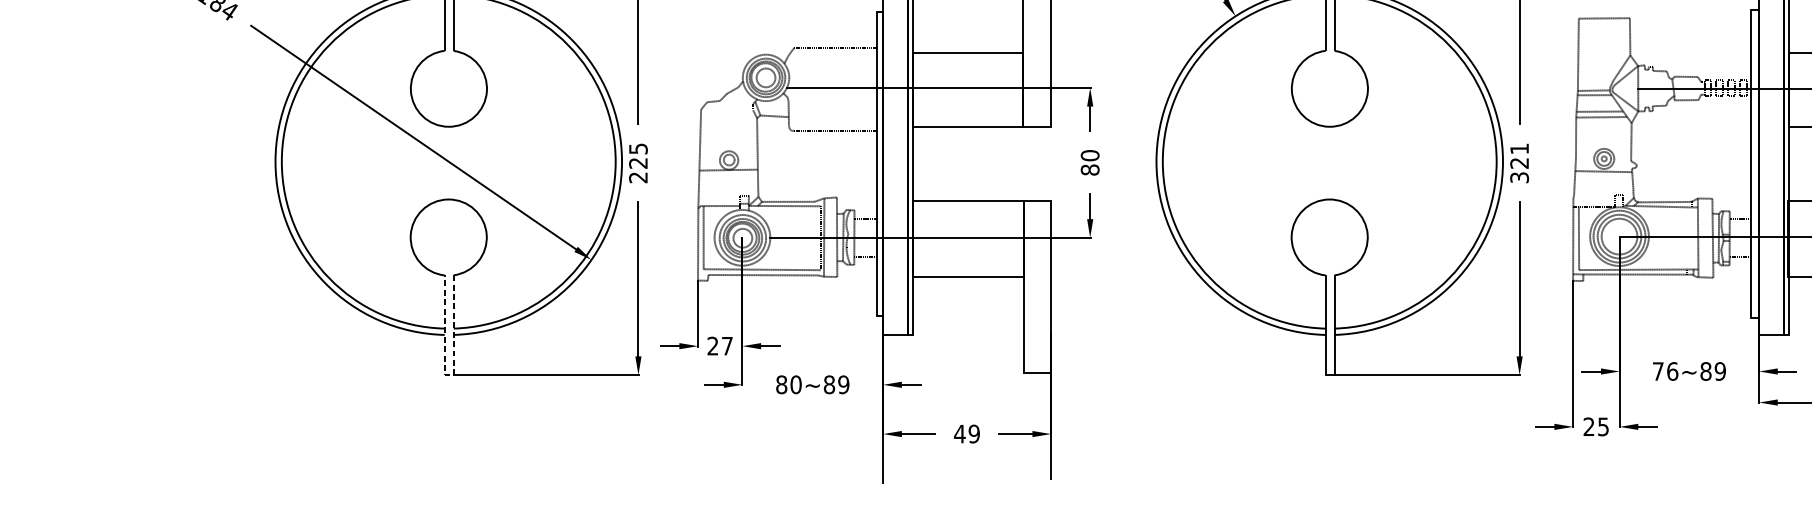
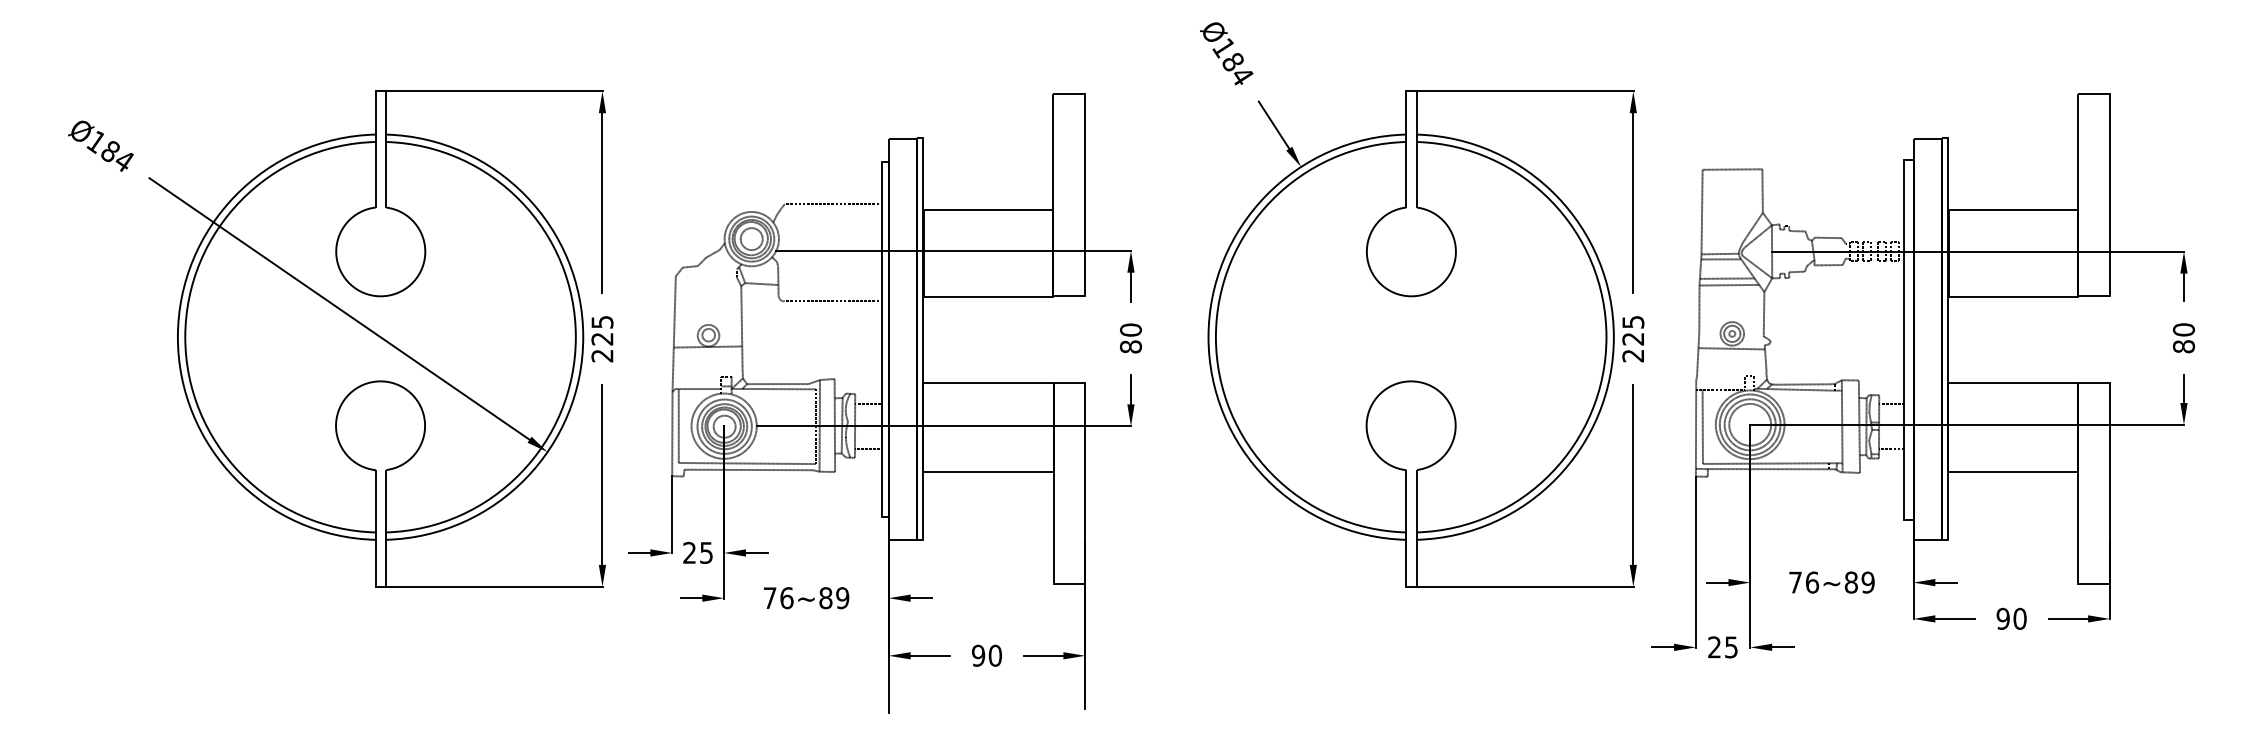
text: (1519, 163) -> (1633, 339), 321 -> 225
text: (727, 345) -> (706, 552), 27 -> 25
line: (448, 374) -> (380, 586), dashed -> solid
text: (788, 385) -> (778, 598), 80~89 -> 76~89
text: (966, 433) -> (986, 655), 49 -> 90

